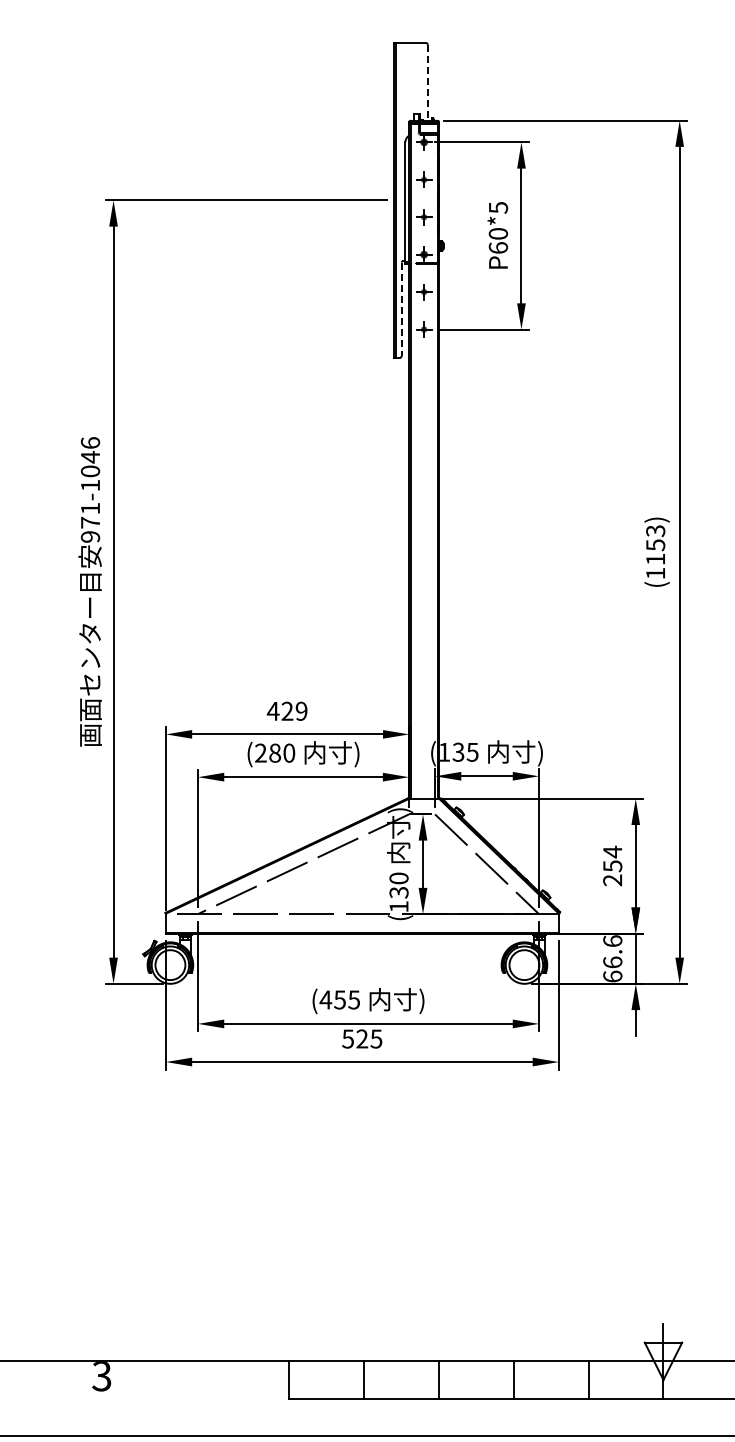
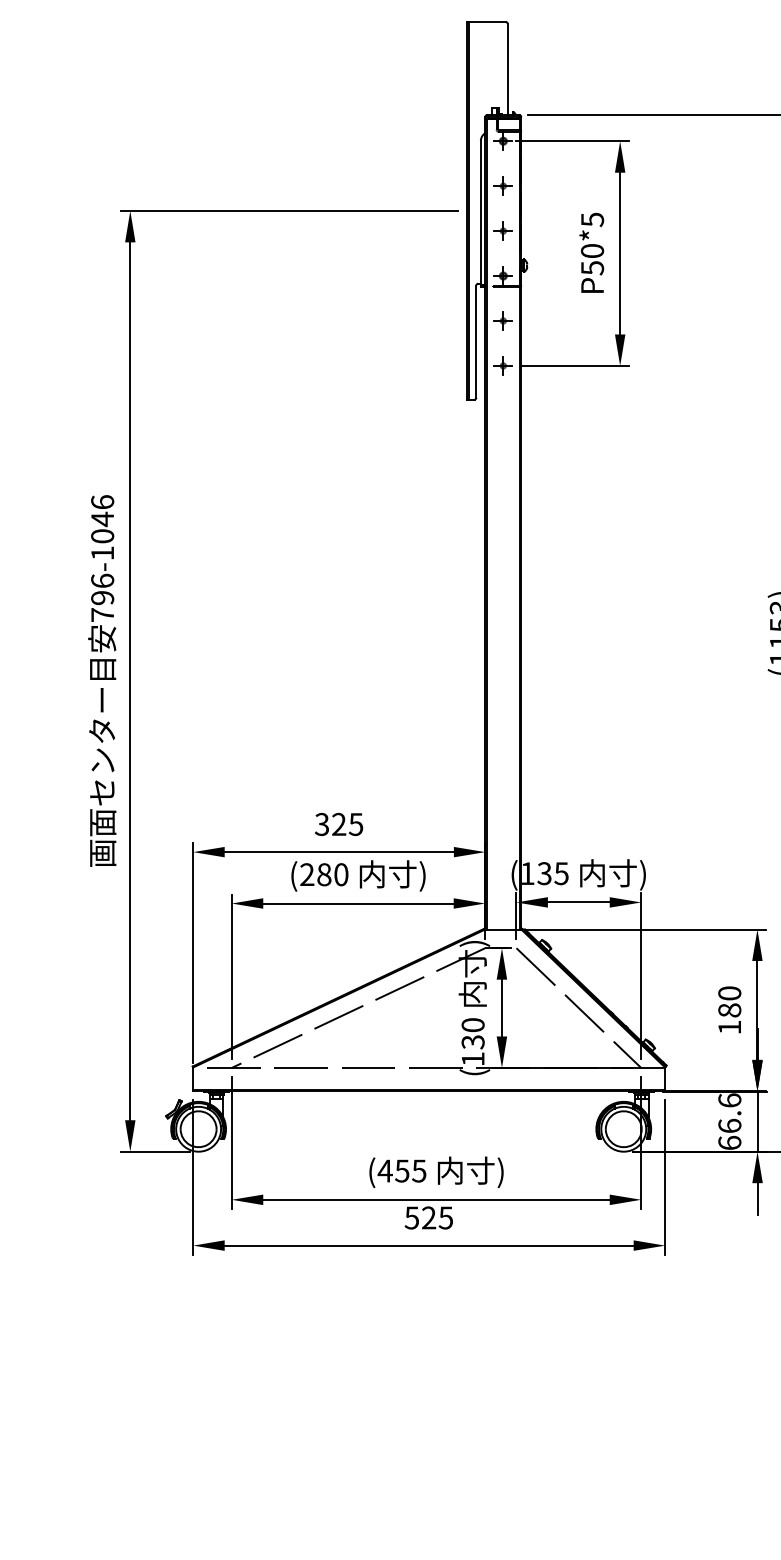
line: (427, 82) -> (507, 69), dashed -> solid
text: (497, 248) -> (591, 268), P60*5 -> P50*5
line: (401, 309) -> (476, 341), dashed -> solid
text: (90, 522) -> (102, 597), 971-1046 -> 796-1046
text: (286, 710) -> (338, 823), 429 -> 325
text: (612, 865) -> (729, 1009), 254 -> 180

